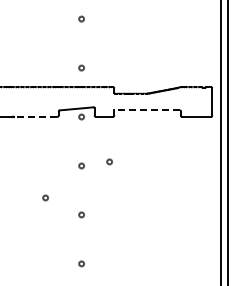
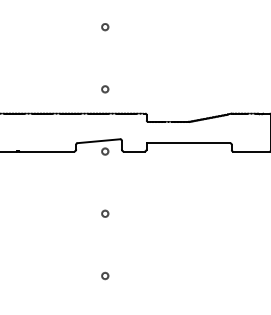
line: (147, 110) -> (188, 143), dashed -> solid
line: (35, 117) -> (46, 152), dashed -> solid
circle: (109, 161) -> (140, 208), removed
circle: (45, 197) -> (59, 253), removed

